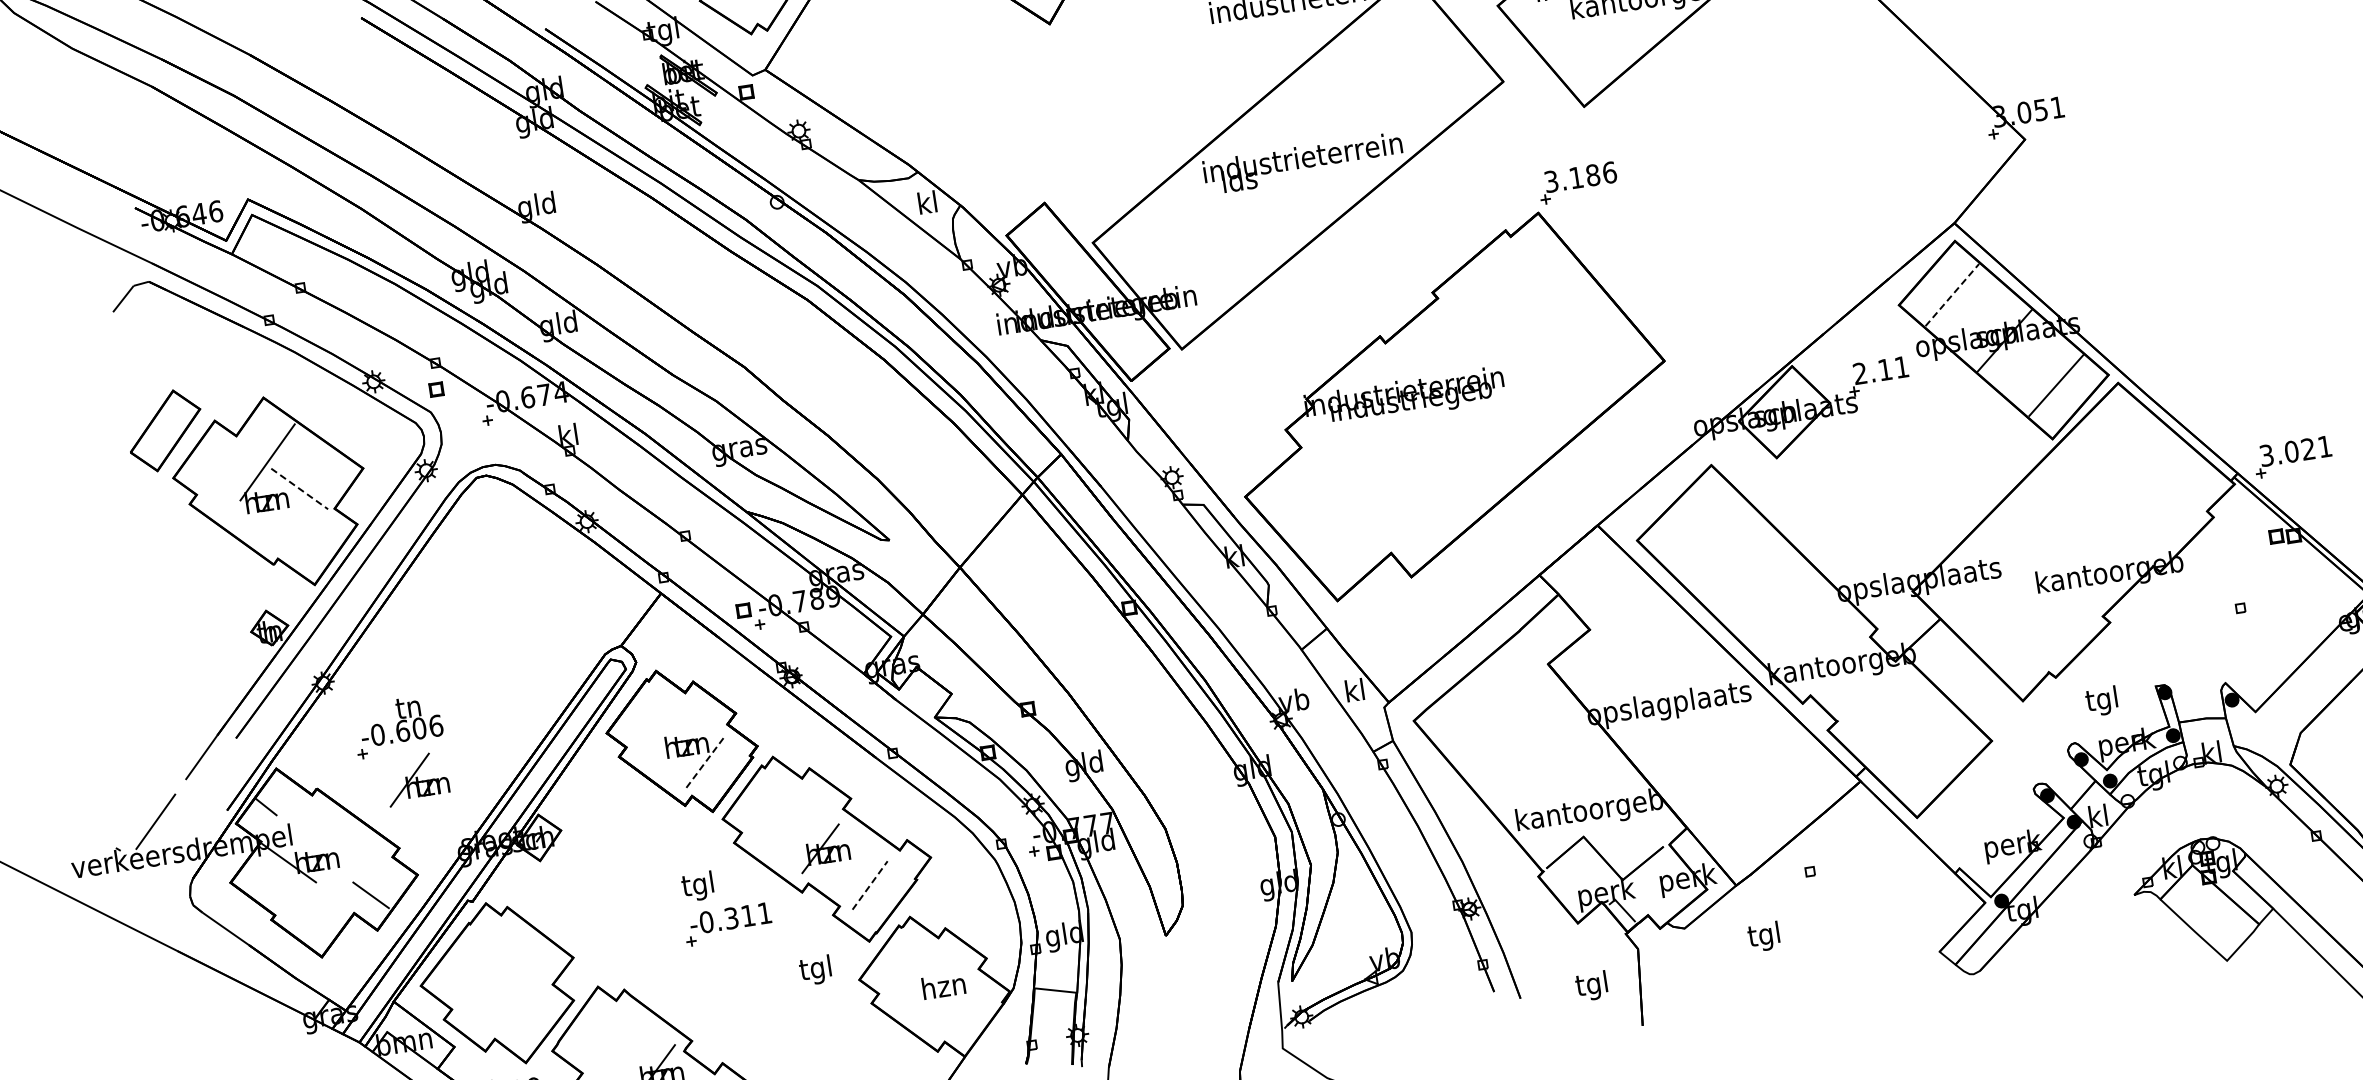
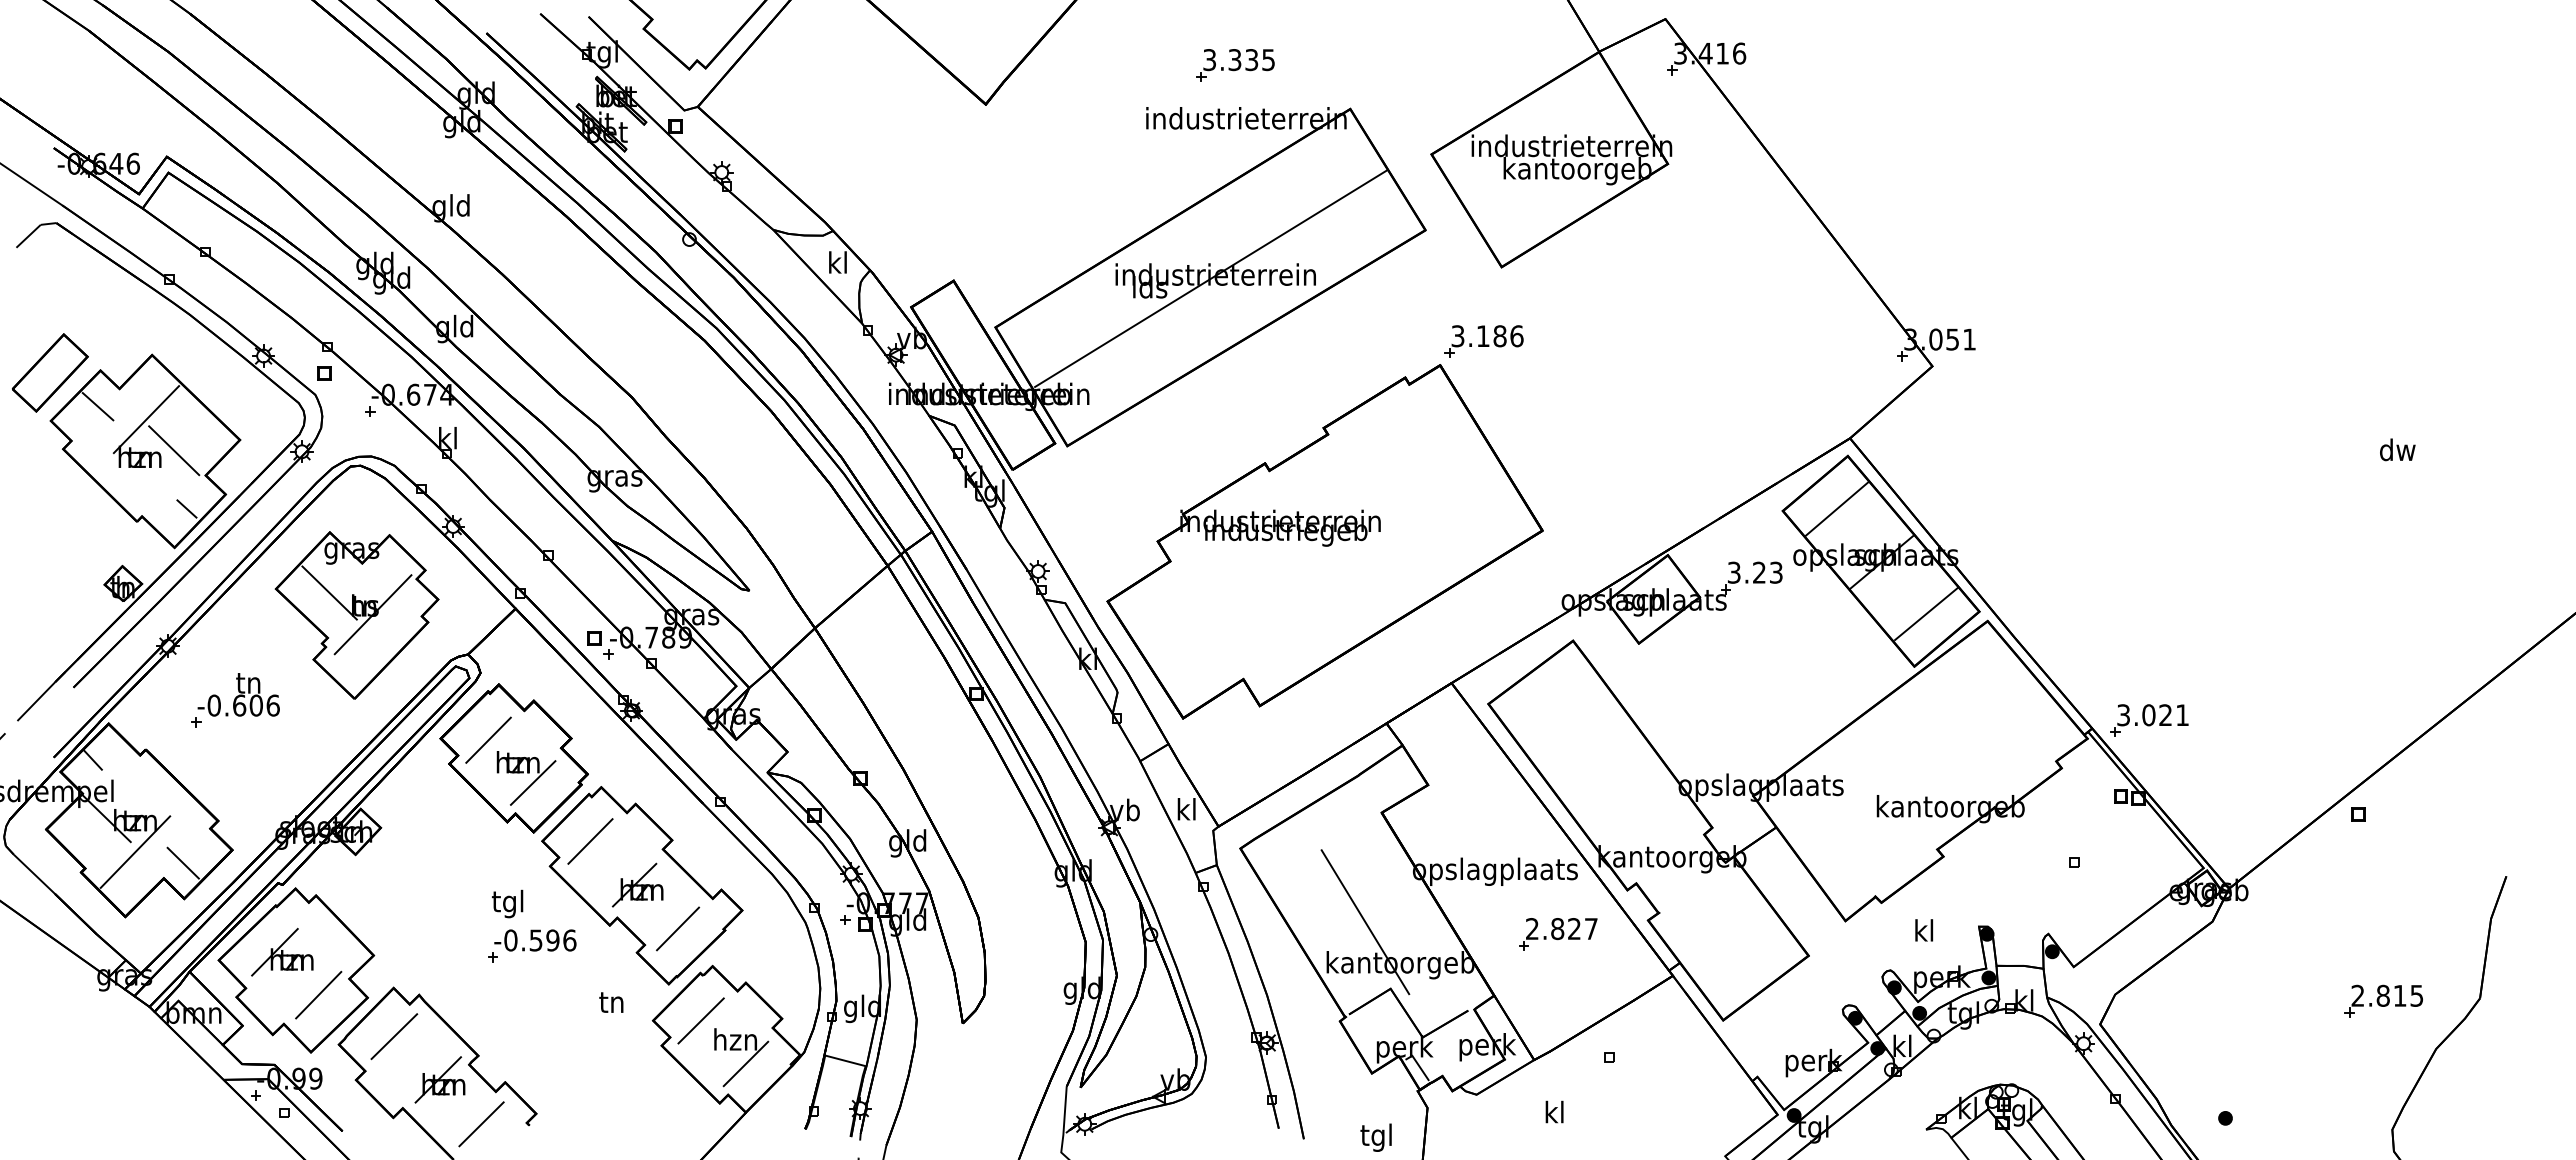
line: (1298, 161) -> (1210, 278), added
line: (1952, 294) -> (1837, 508), dashed -> solid
text: (1881, 370) -> (1755, 572), 2.11 -> 3.23
line: (217, 456) -> (97, 406), added
line: (300, 488) -> (174, 450), dashed -> solid
line: (320, 544) -> (186, 508), added
part: (504, 624) -> (356, 615), added
text: (2100, 701) -> (1922, 933), tgl -> kl
line: (654, 726) -> (488, 739), added
part: (1741, 757) -> (1558, 934), added
line: (704, 763) -> (532, 783), dashed -> solid
line: (1548, 775) -> (1365, 922), added
part: (417, 778) -> (282, 951), moved
line: (770, 812) -> (590, 841), added
line: (870, 884) -> (678, 928), dashed -> solid
line: (322, 890) -> (135, 851), added
text: (748, 915) -> (553, 940), -0.311 -> -0.596
text: (1763, 936) -> (1553, 1114), tgl -> kl
text: (814, 970) -> (610, 1004), tgl -> tn
line: (906, 972) -> (700, 1020), added
line: (524, 1004) -> (318, 994), added
line: (957, 1008) -> (745, 1063), added
line: (606, 1034) -> (394, 1036), added

